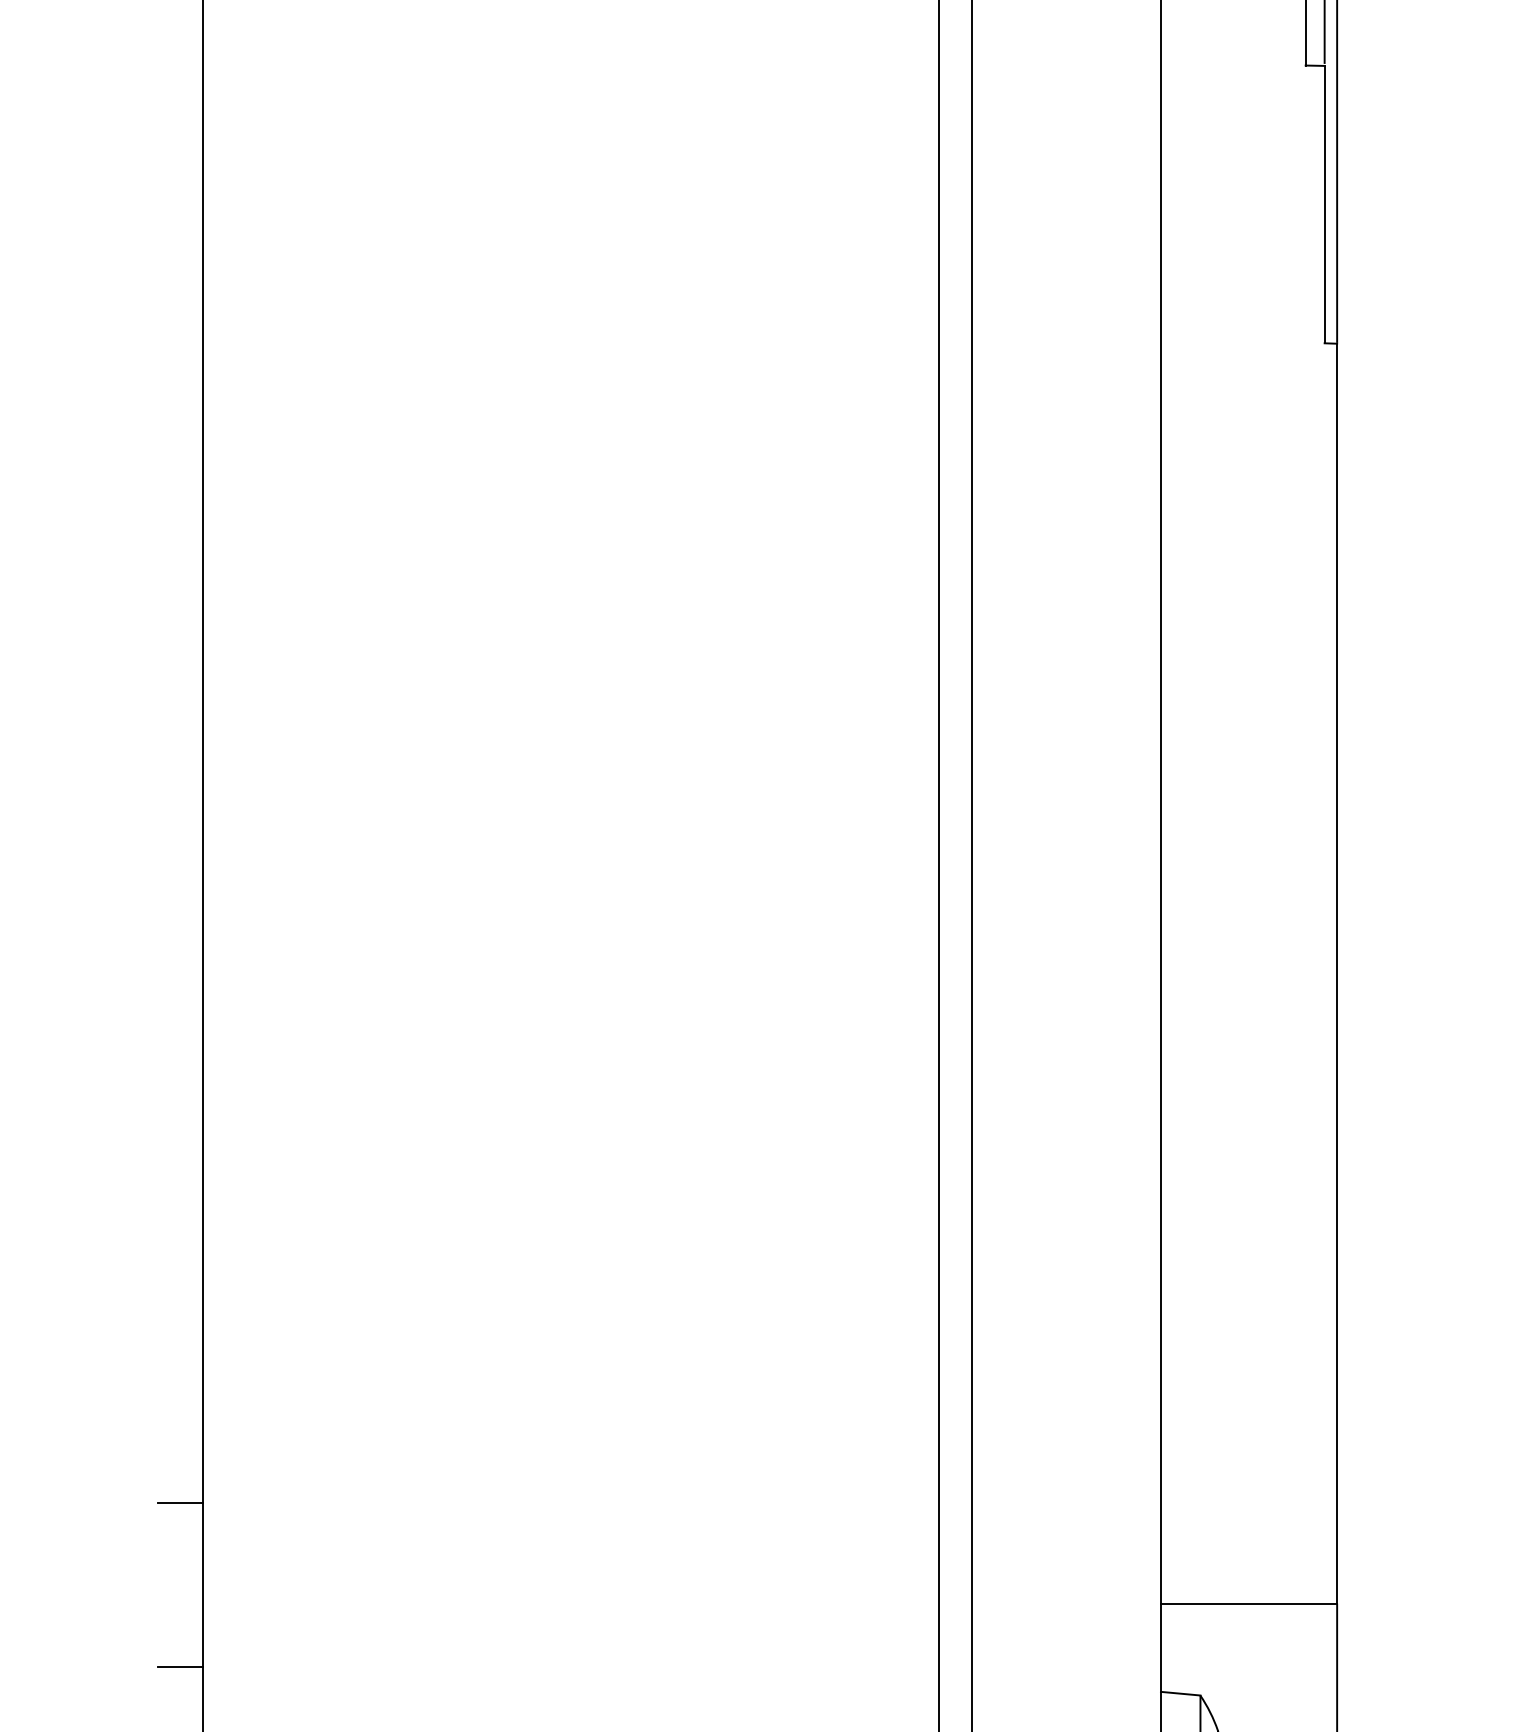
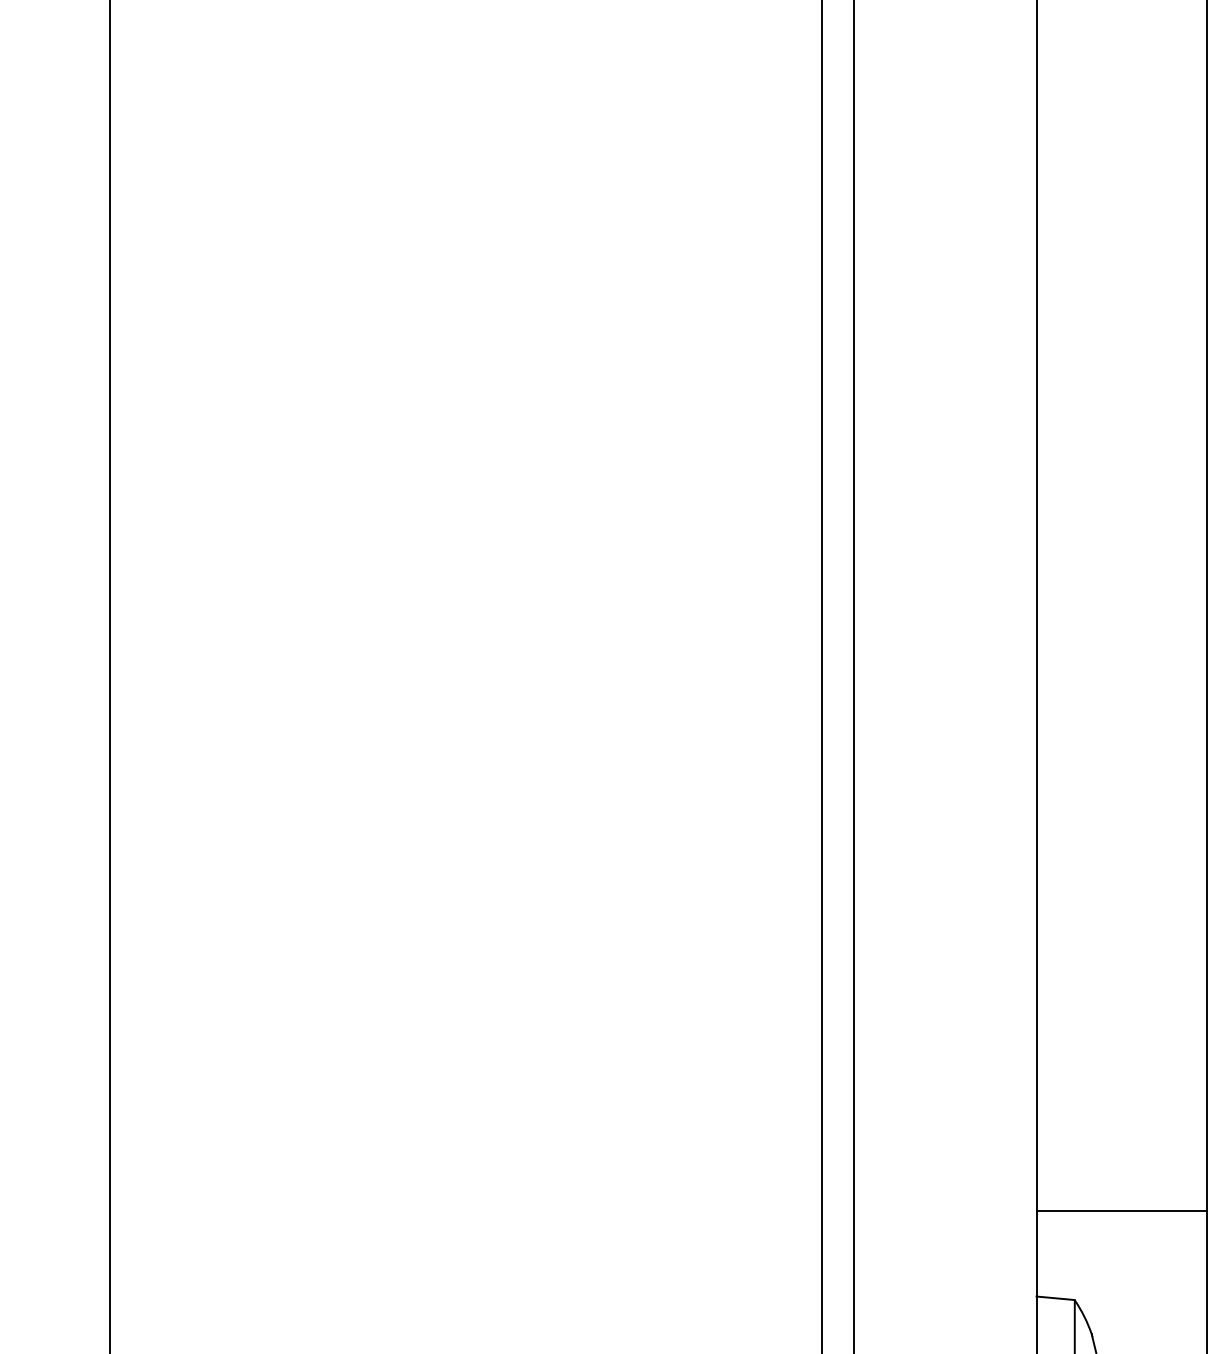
line: (180, 1502) -> (88, 1113), removed
line: (180, 1666) -> (88, 1271), removed

